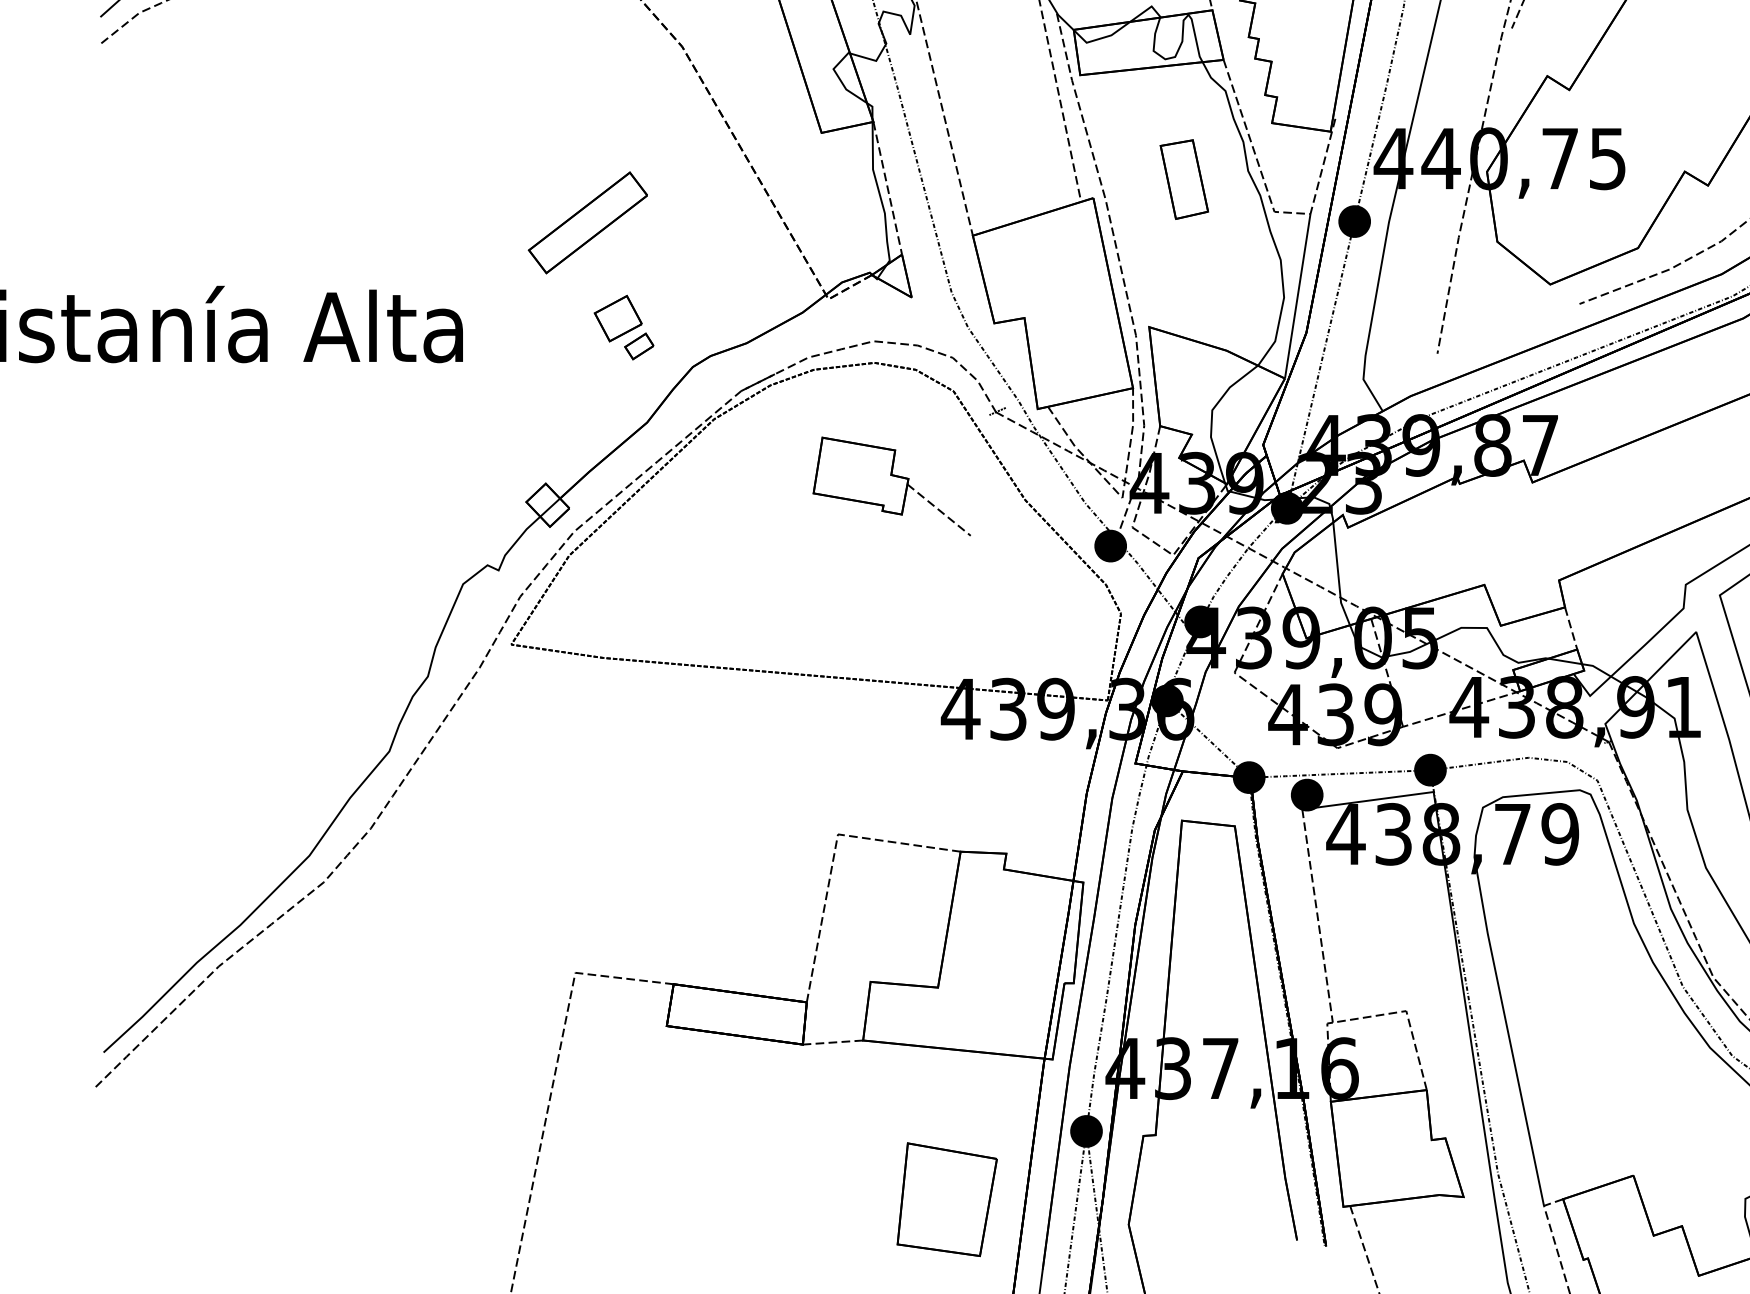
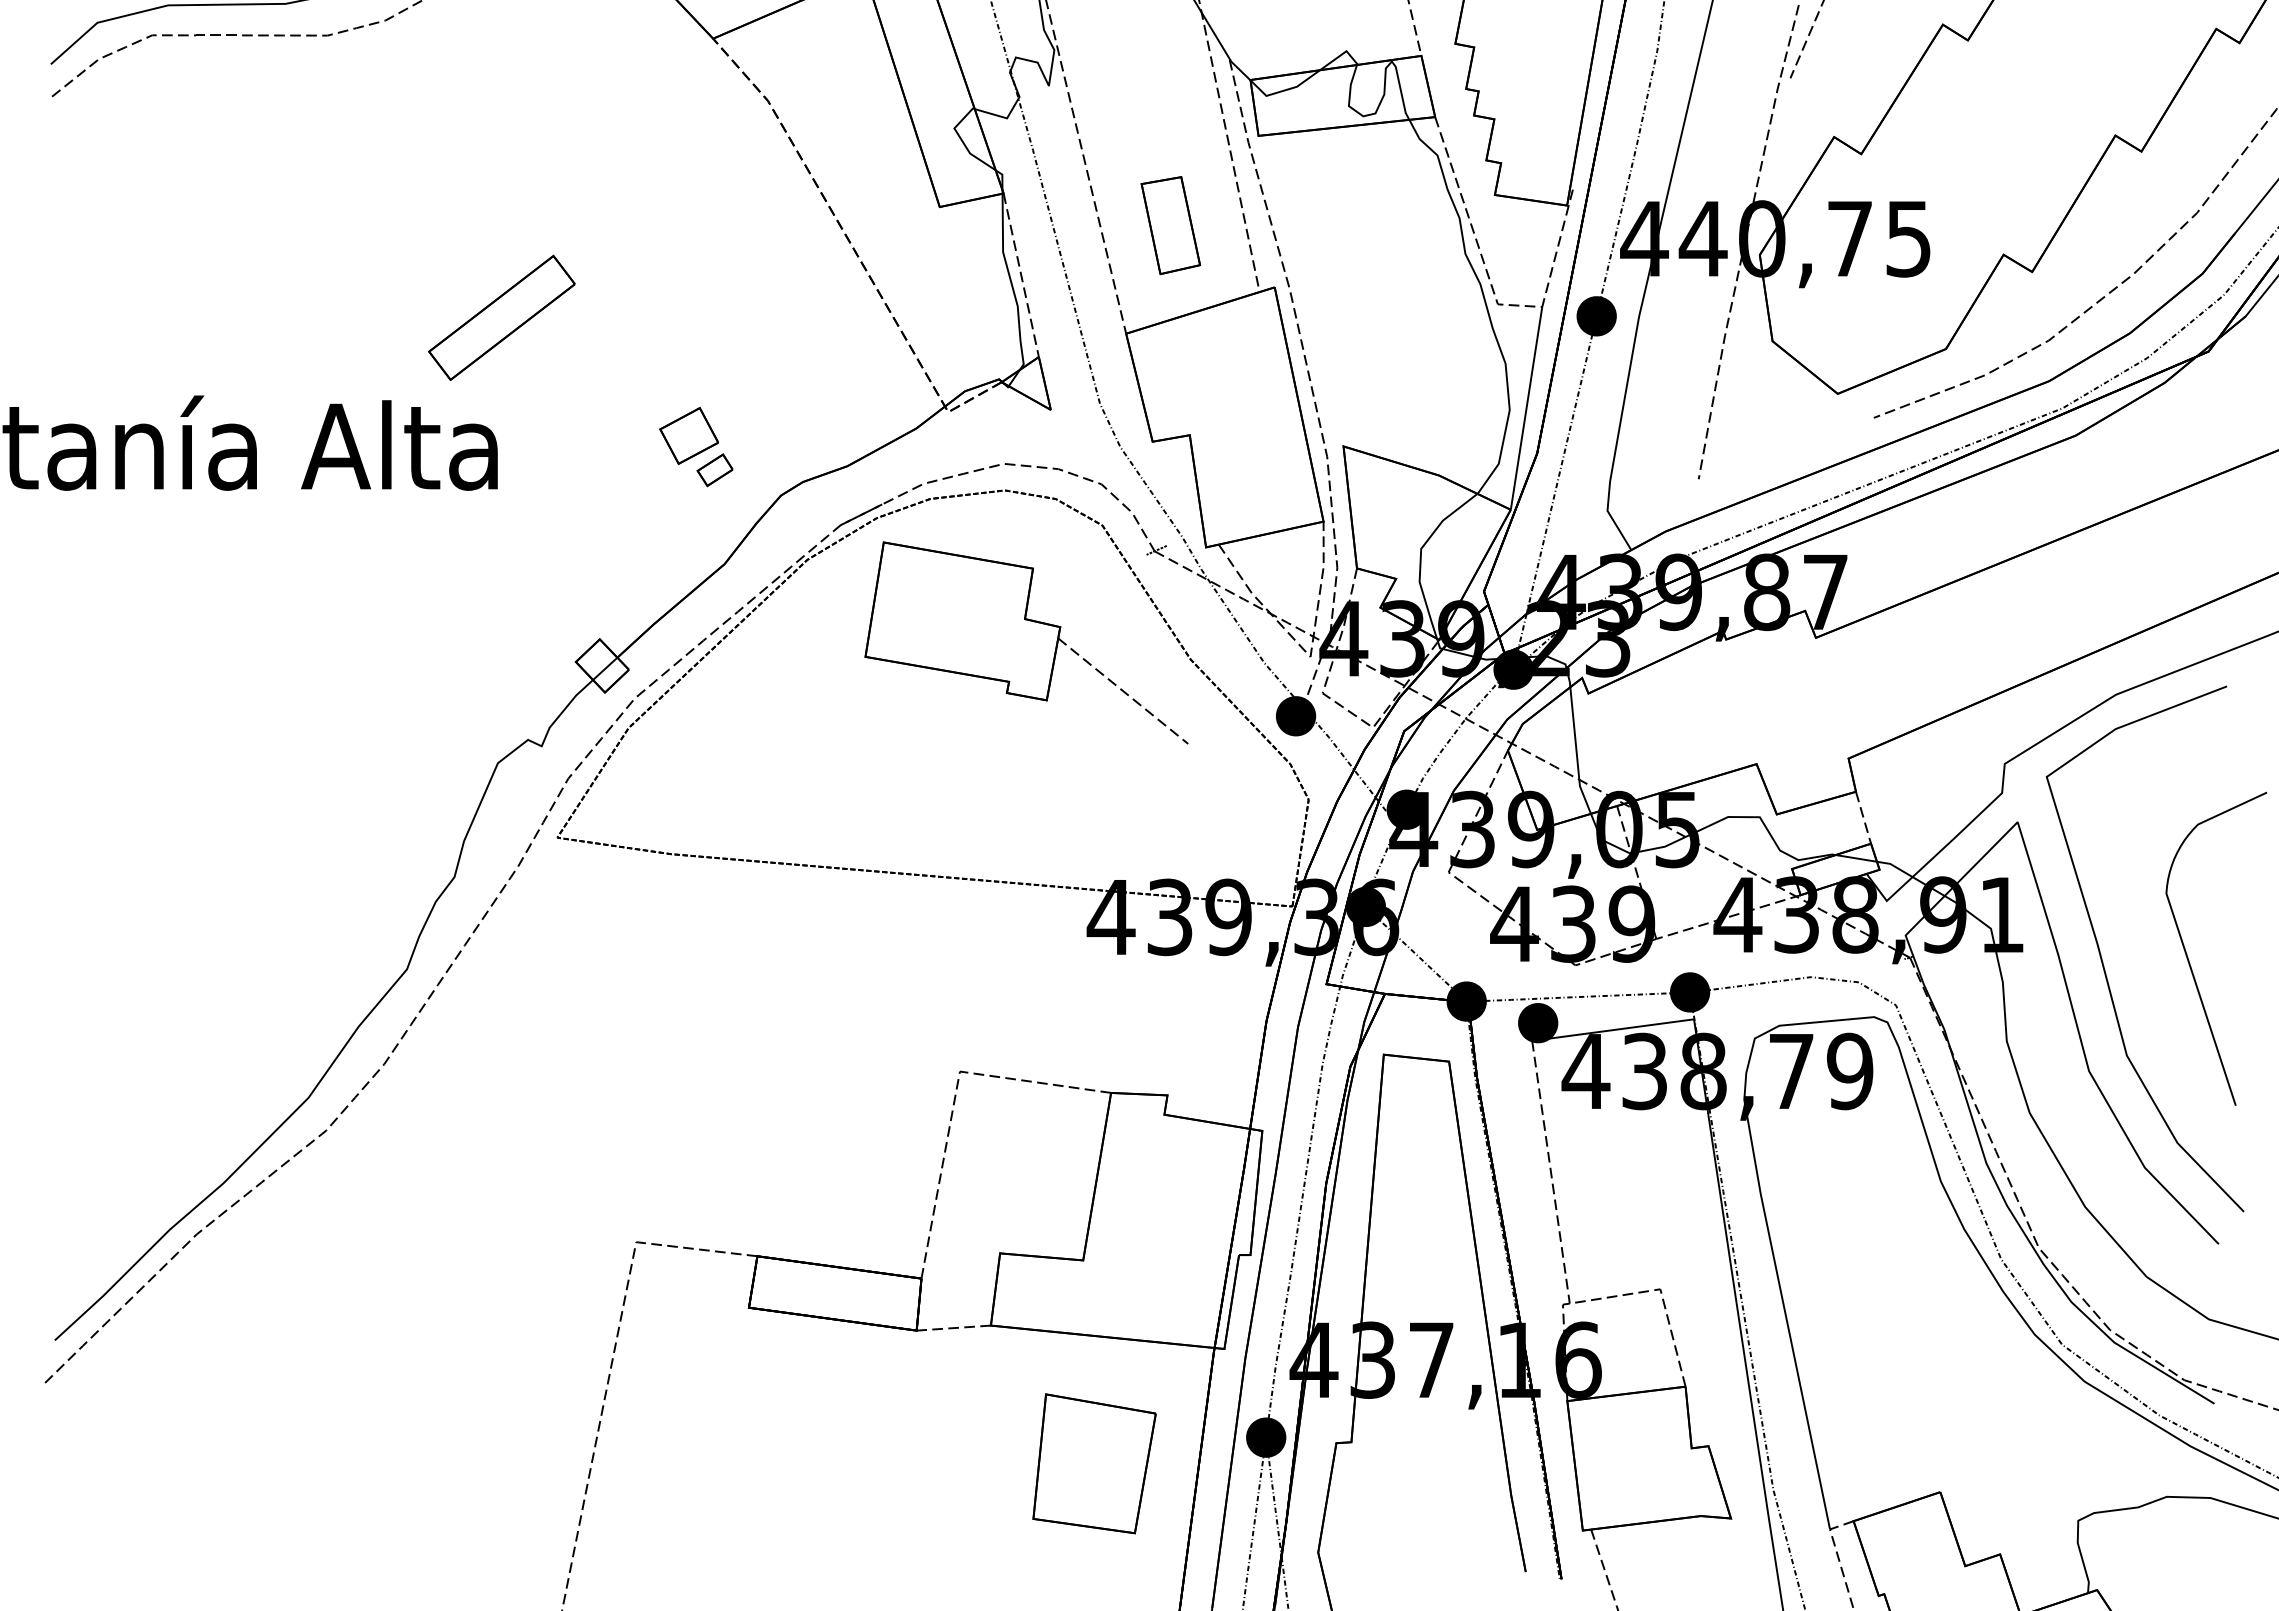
part: (1184, 179) -> (1170, 225), moved
part: (587, 222) -> (501, 317), moved
part: (892, 486) -> (1026, 642), size x1.67
part: (947, 1199) -> (1094, 1463), moved

